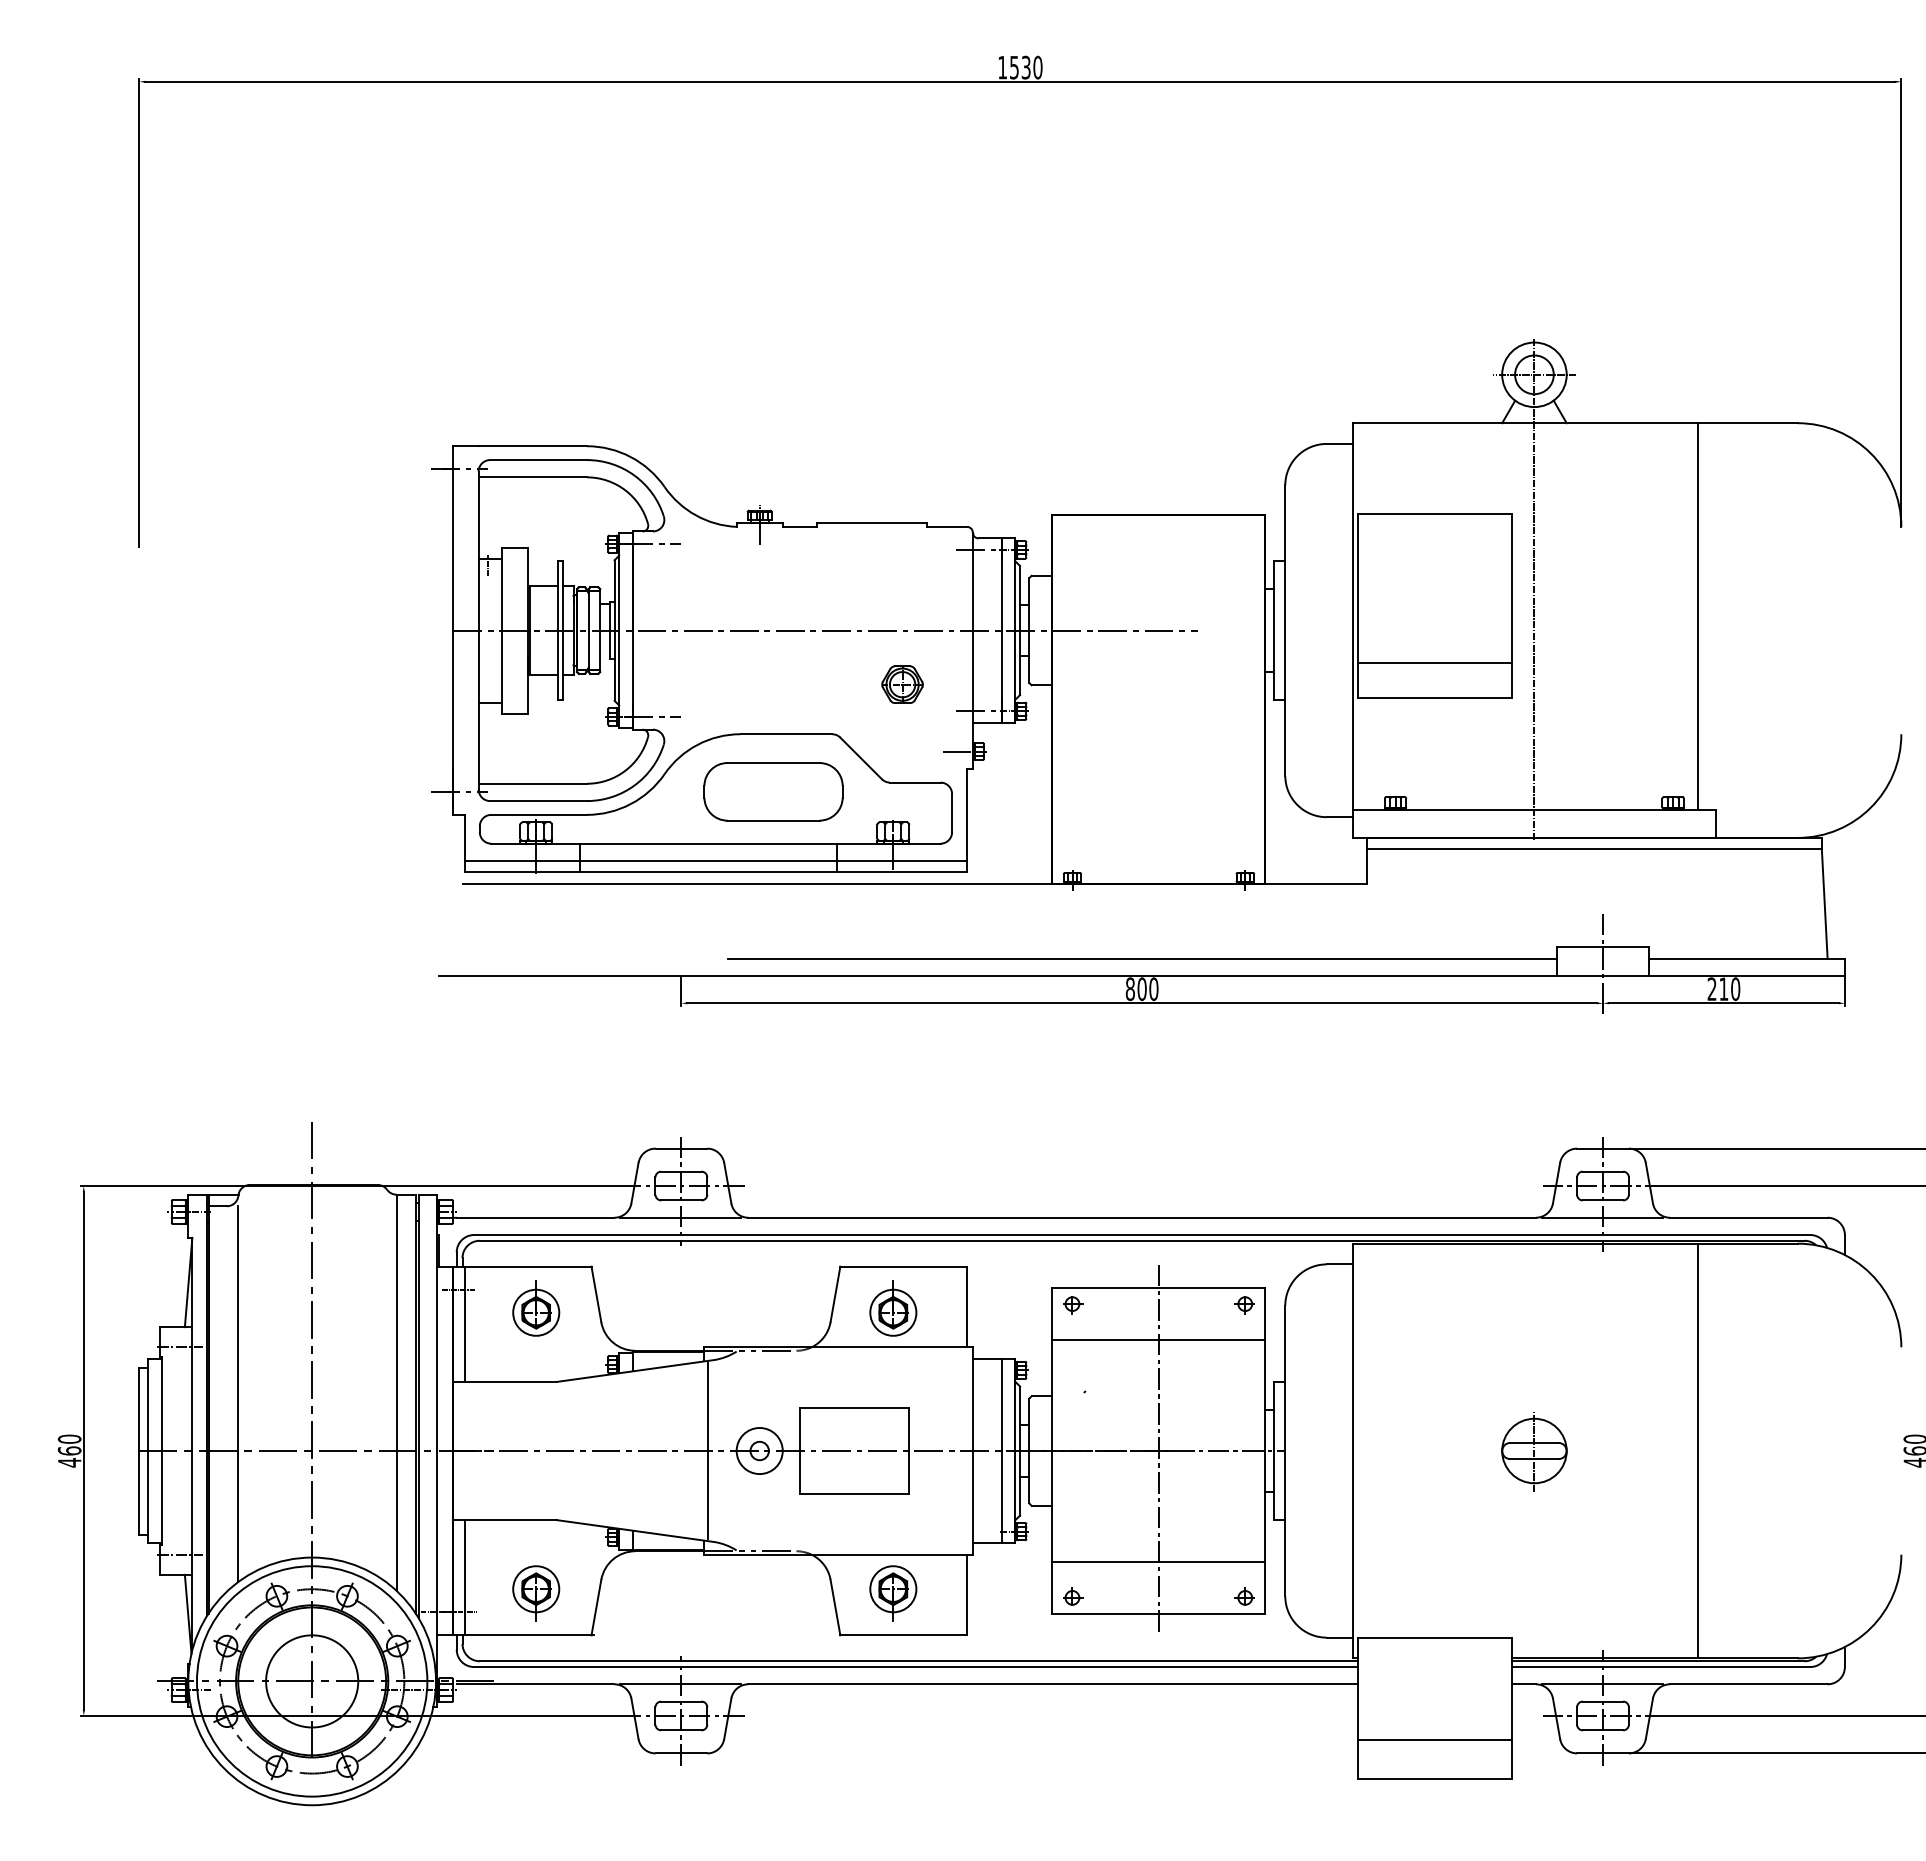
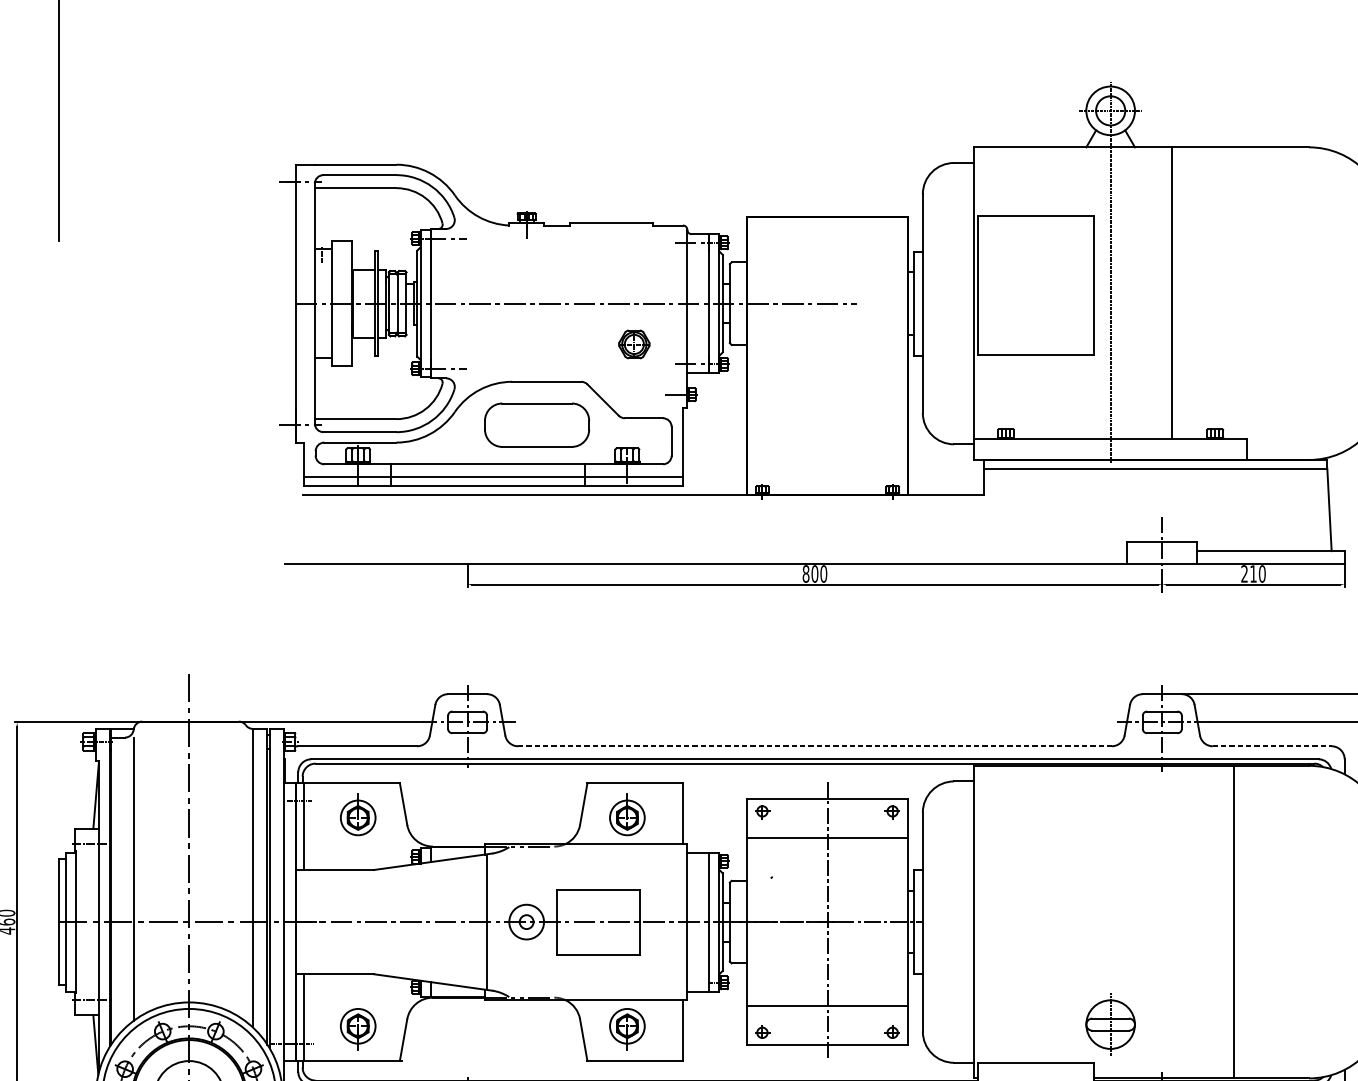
line: (1698, 616) -> (1172, 293), moved
line: (1435, 662) -> (1036, 327), removed
line: (1141, 958) -> (814, 550), removed
line: (680, 1217) -> (466, 746), removed
line: (1142, 1217) -> (815, 746), solid -> dashed
line: (1601, 1217) -> (1161, 746), removed
line: (1748, 1217) -> (1272, 746), solid -> dashed
part: (1534, 1451) -> (1110, 1024), moved

